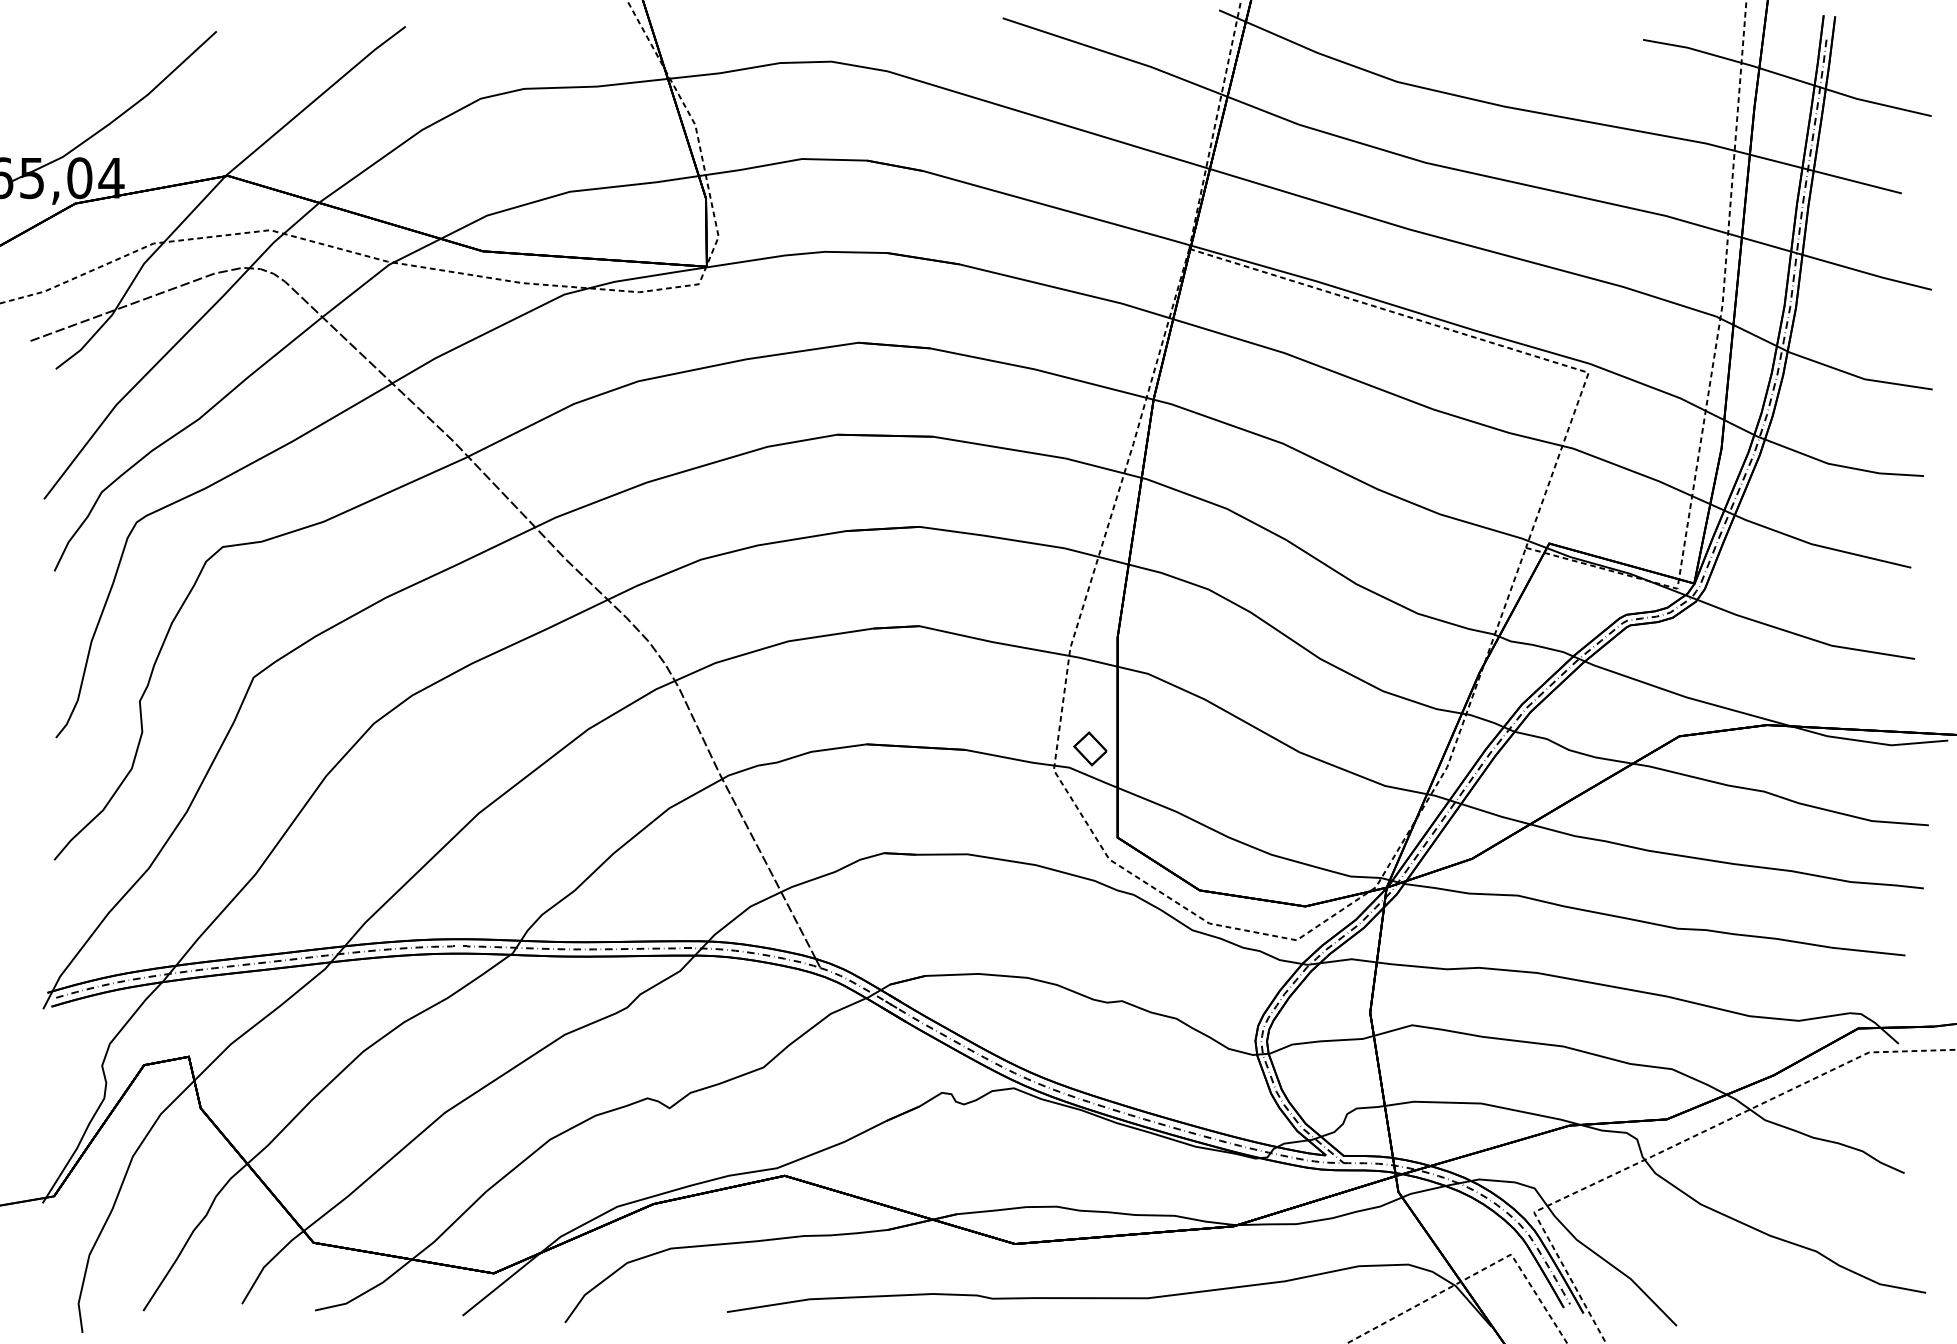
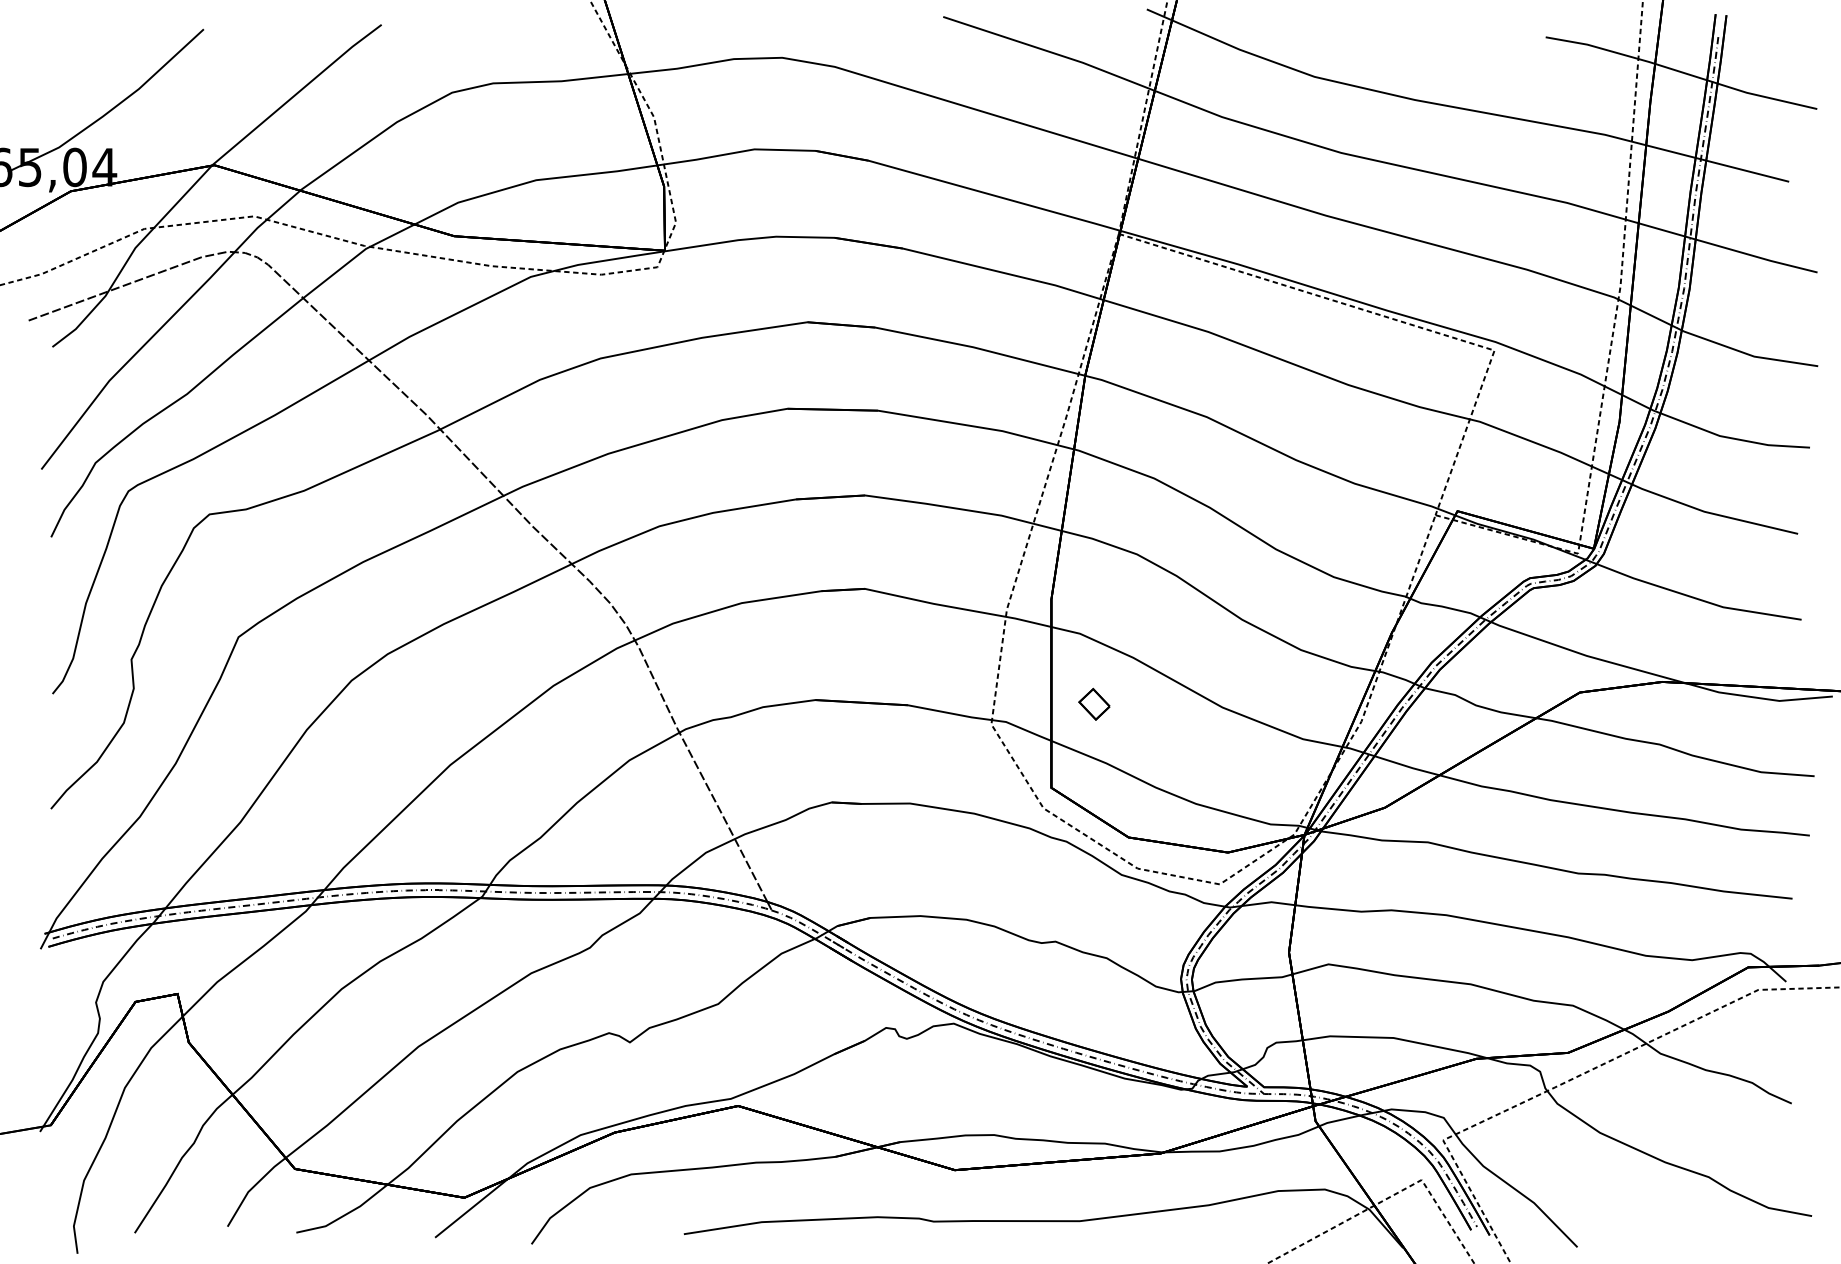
part: (1090, 748) -> (1094, 703), moved

